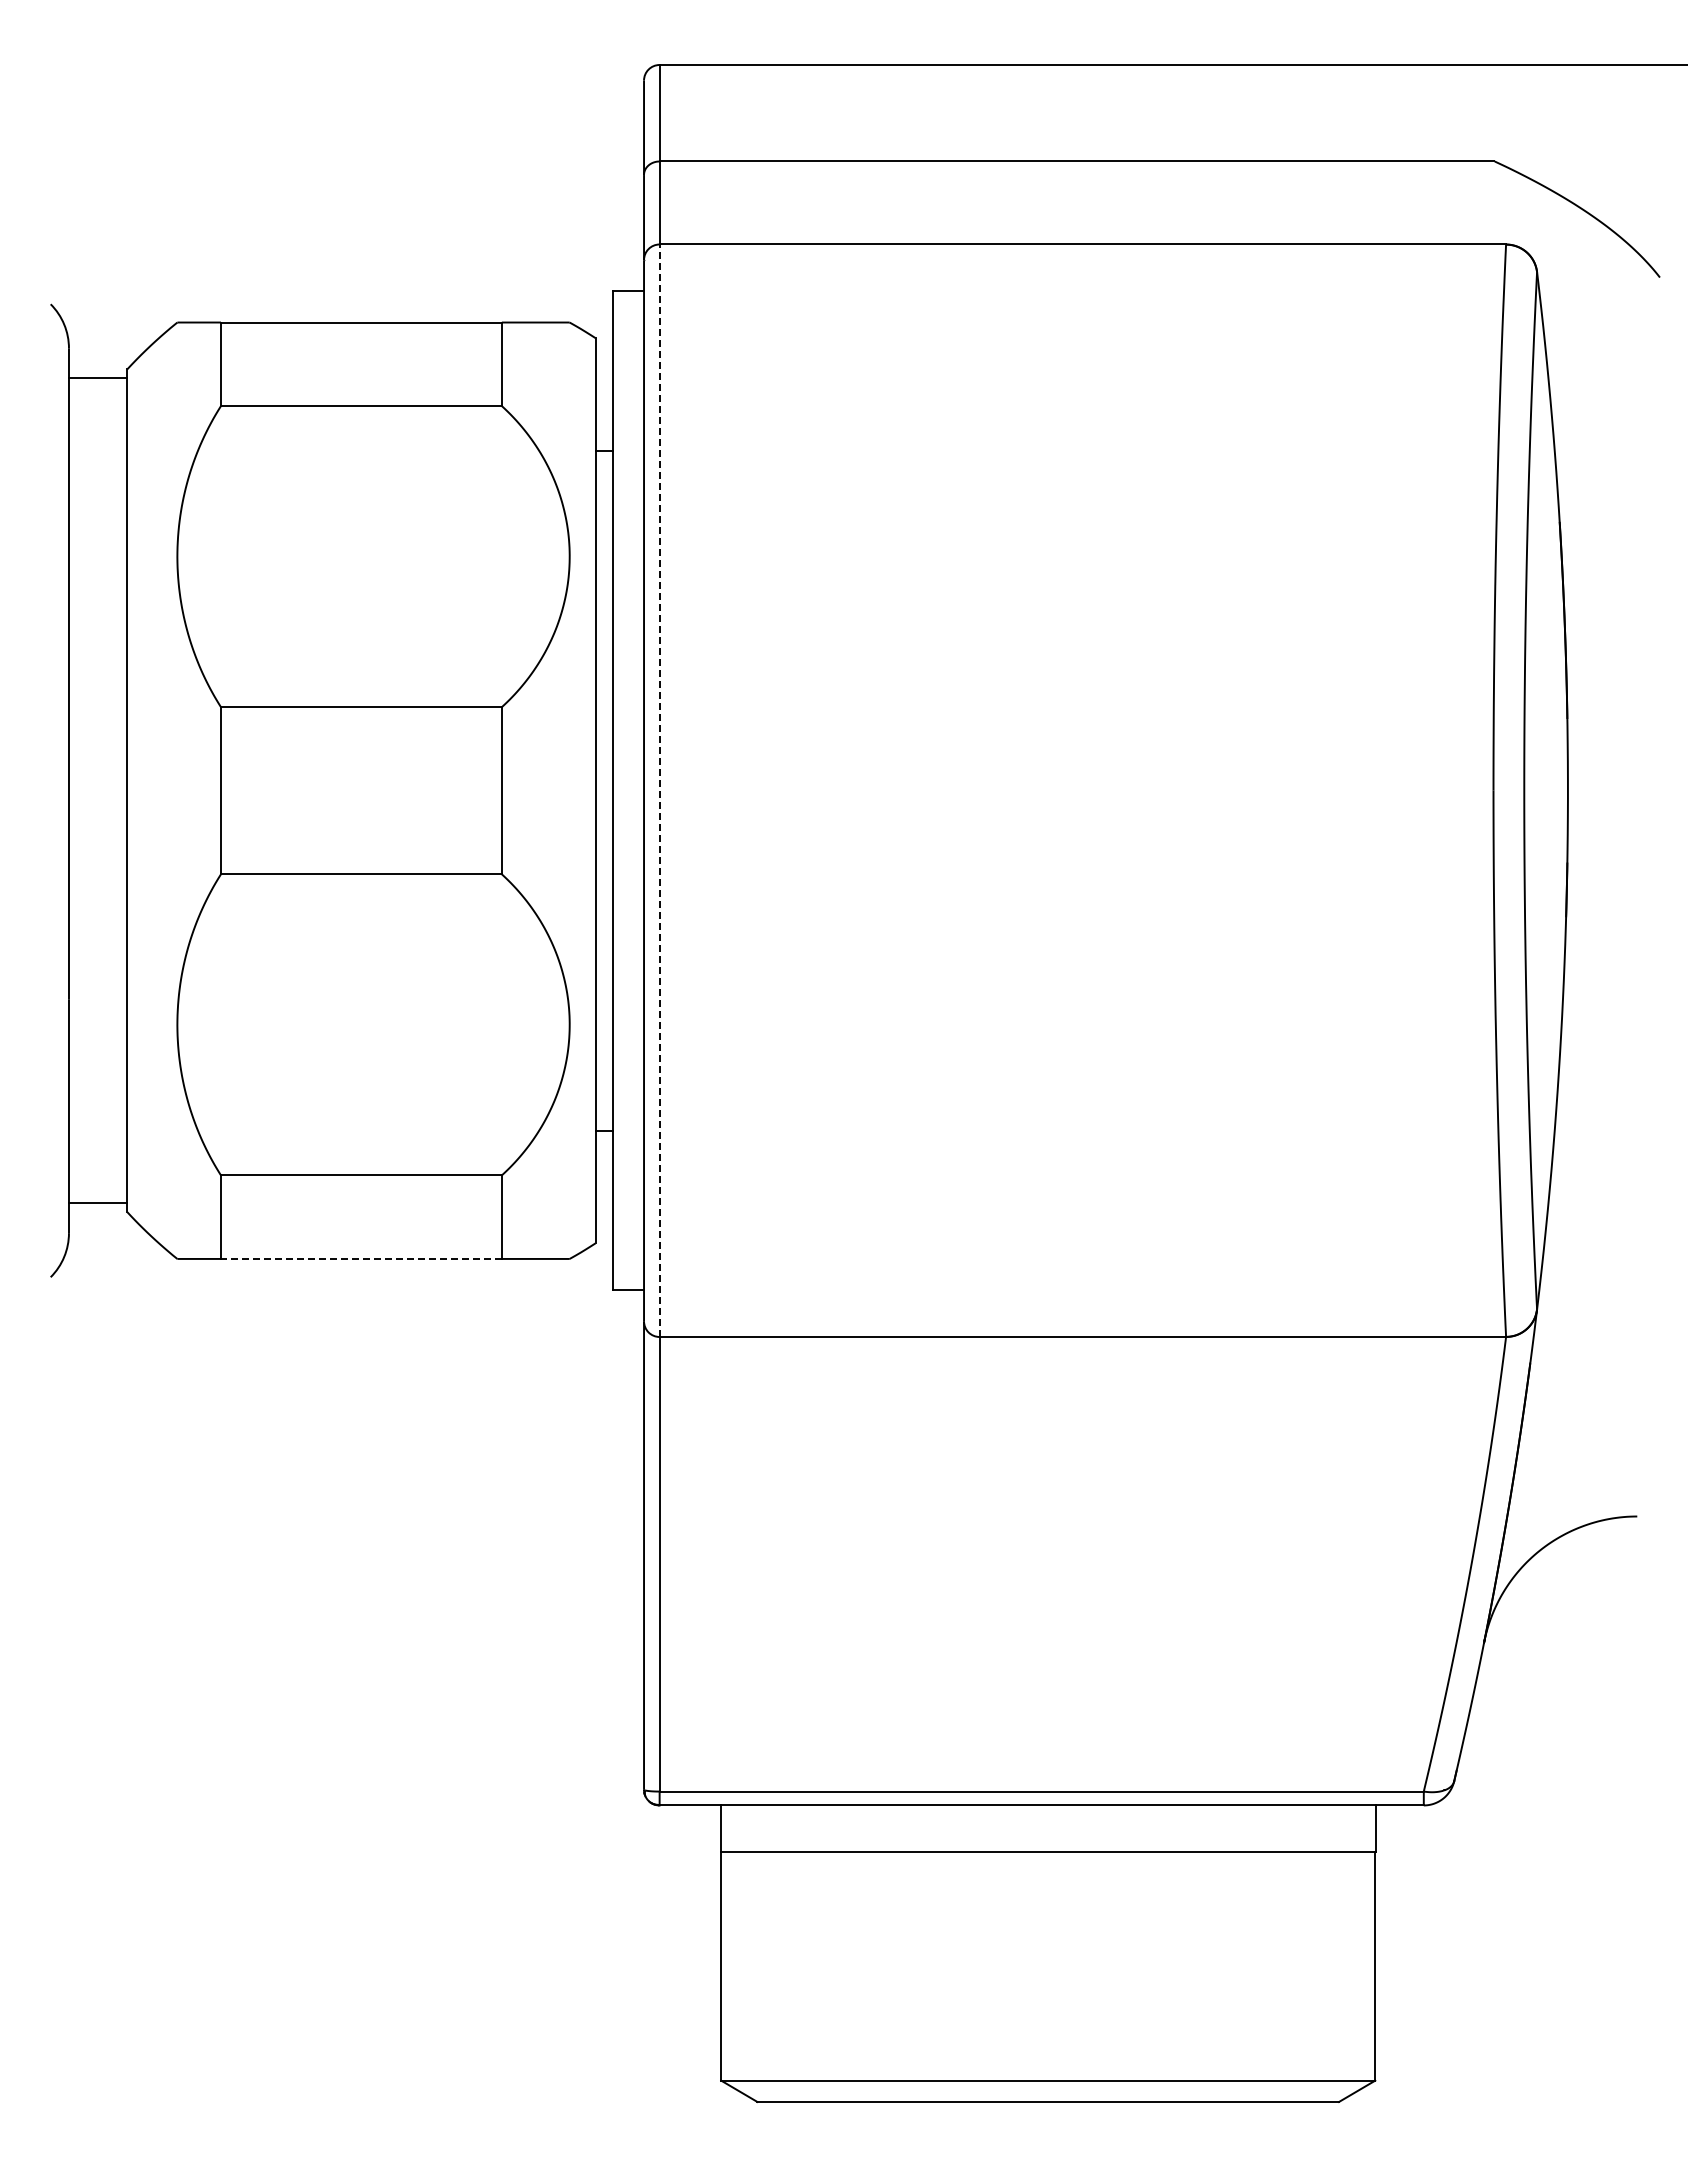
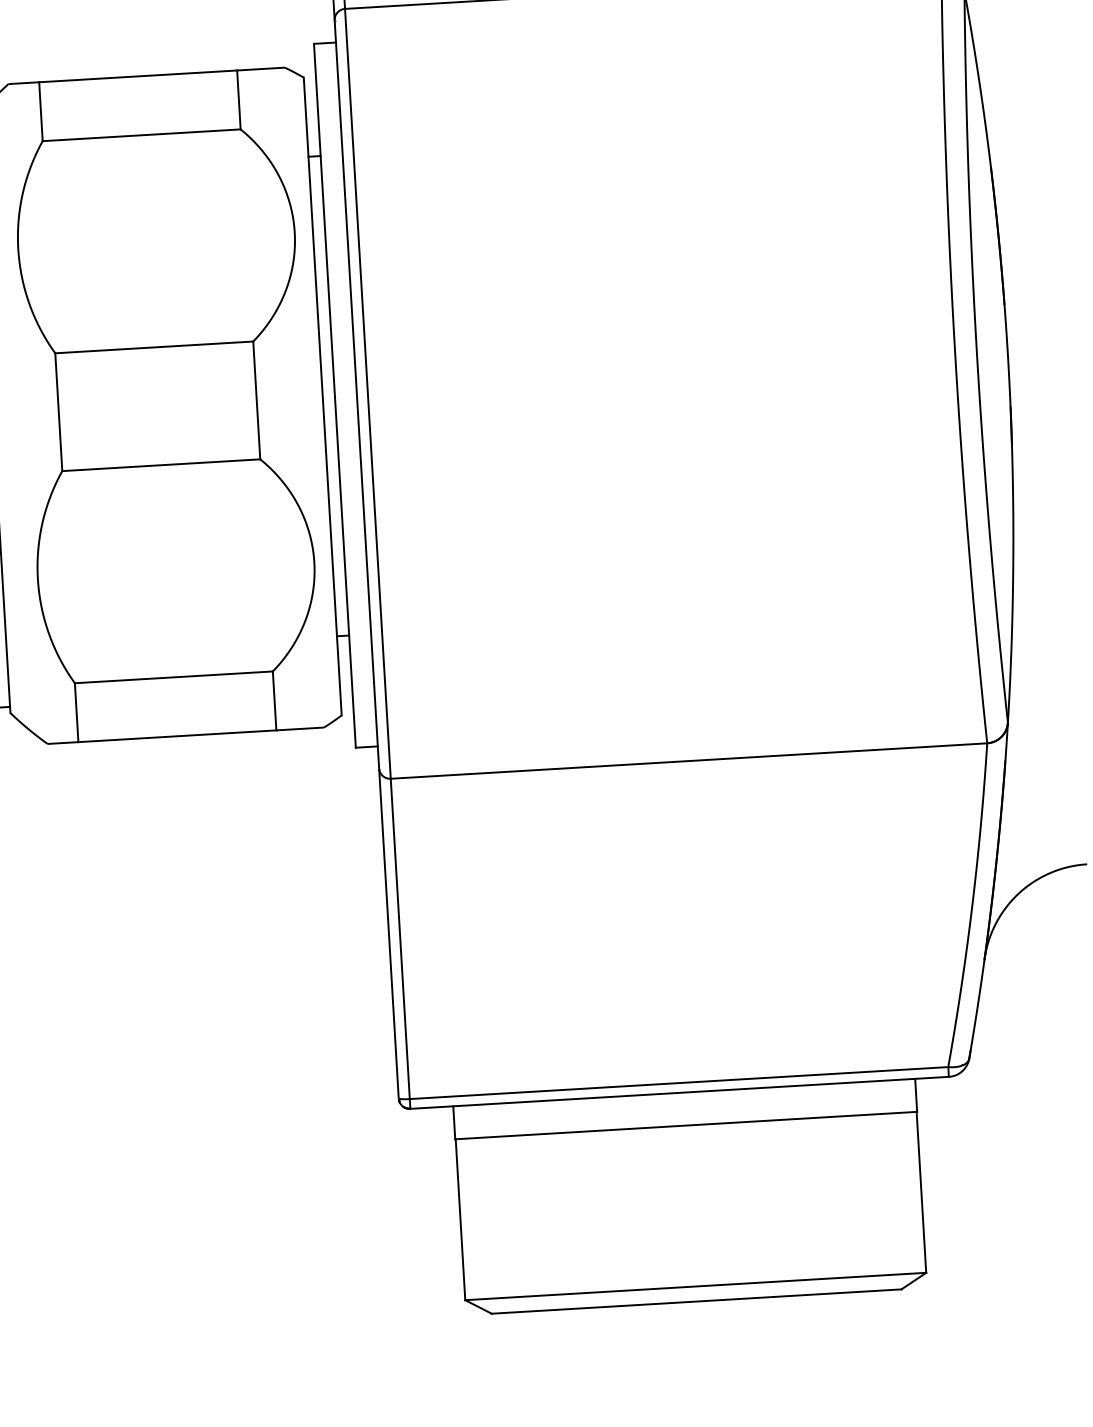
line: (659, 790) -> (367, 393), dashed -> solid
line: (360, 1258) -> (176, 735), dashed -> solid

